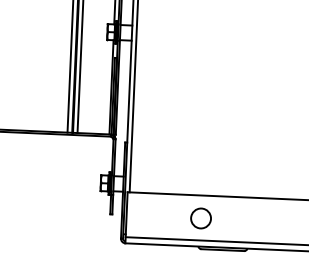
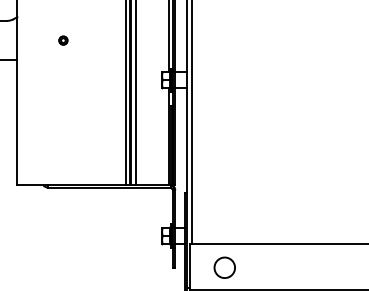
circle: (200, 218) -> (224, 267), moved

